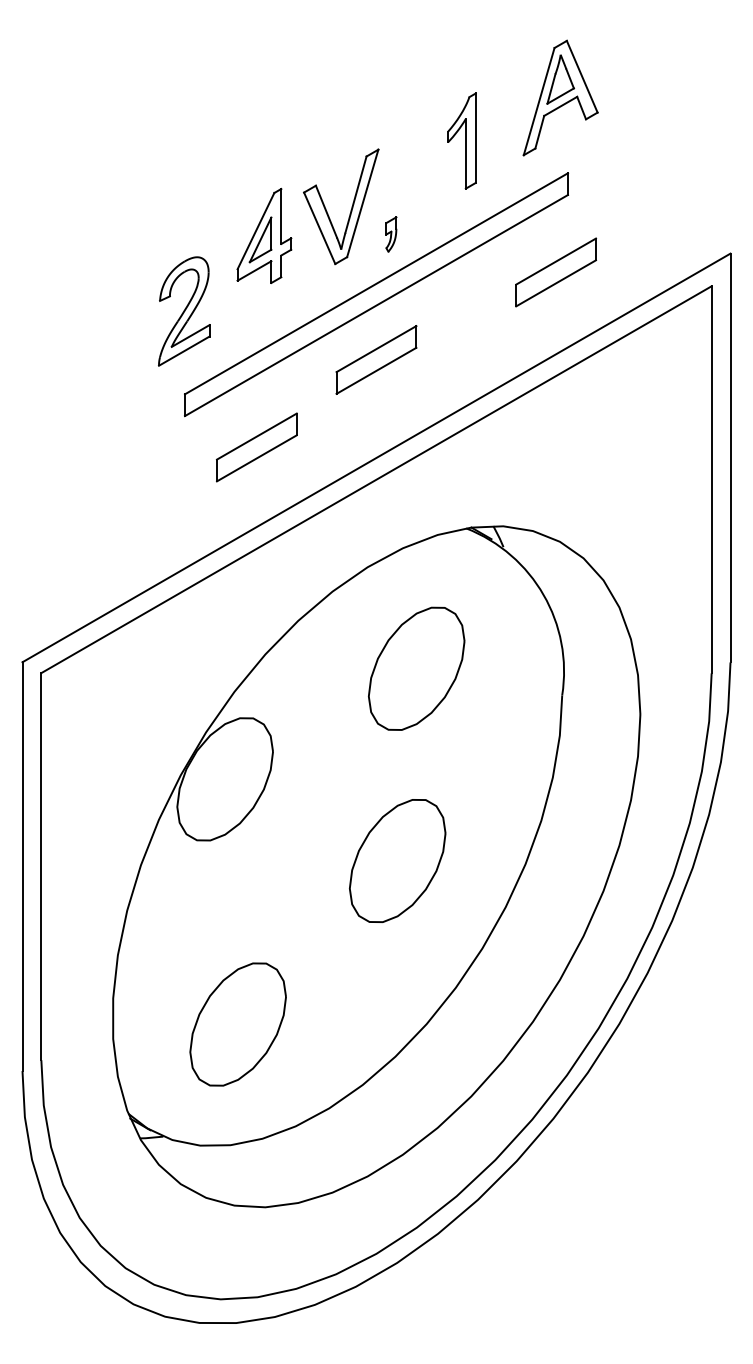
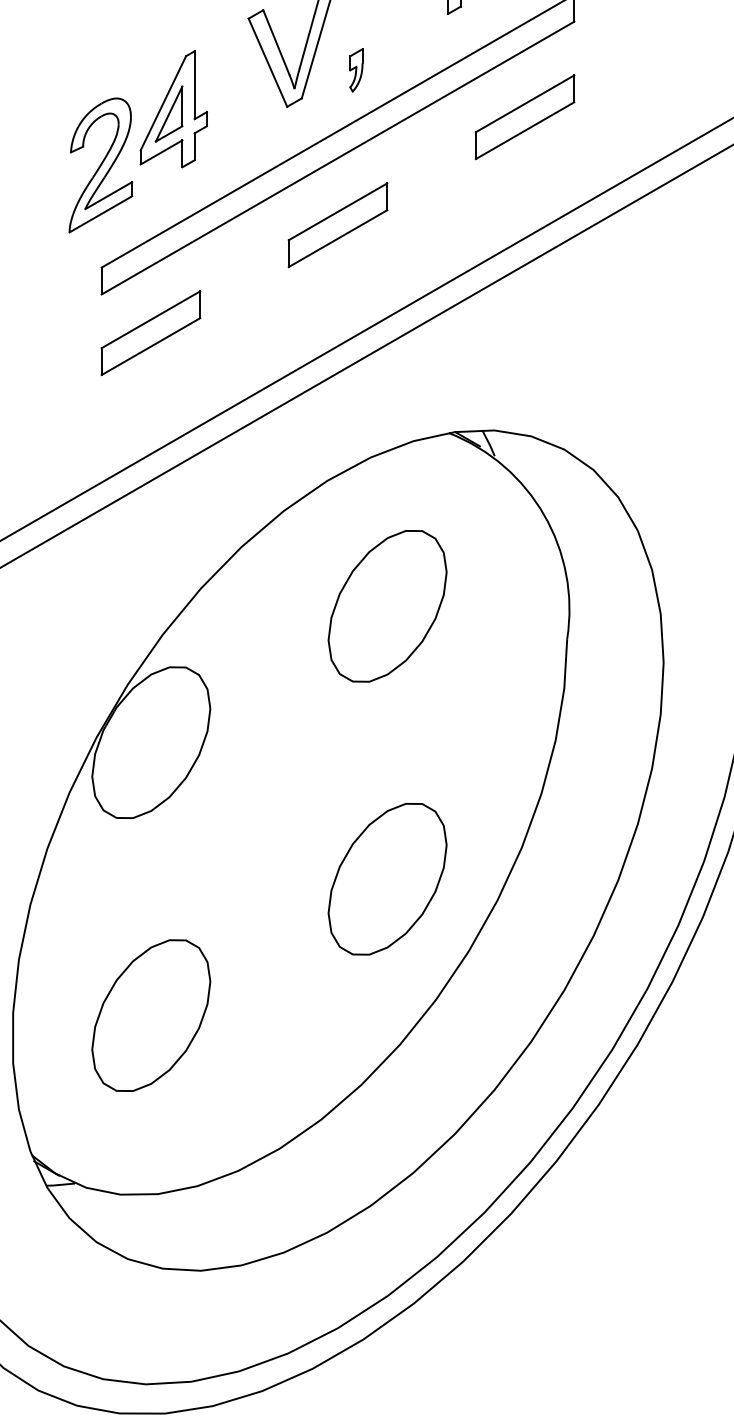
part: (264, 235) -> (173, 108), moved
part: (555, 272) -> (524, 117), moved
part: (256, 447) -> (150, 333), moved
part: (397, 860) -> (387, 878), moved
part: (237, 1024) -> (150, 1015), moved

